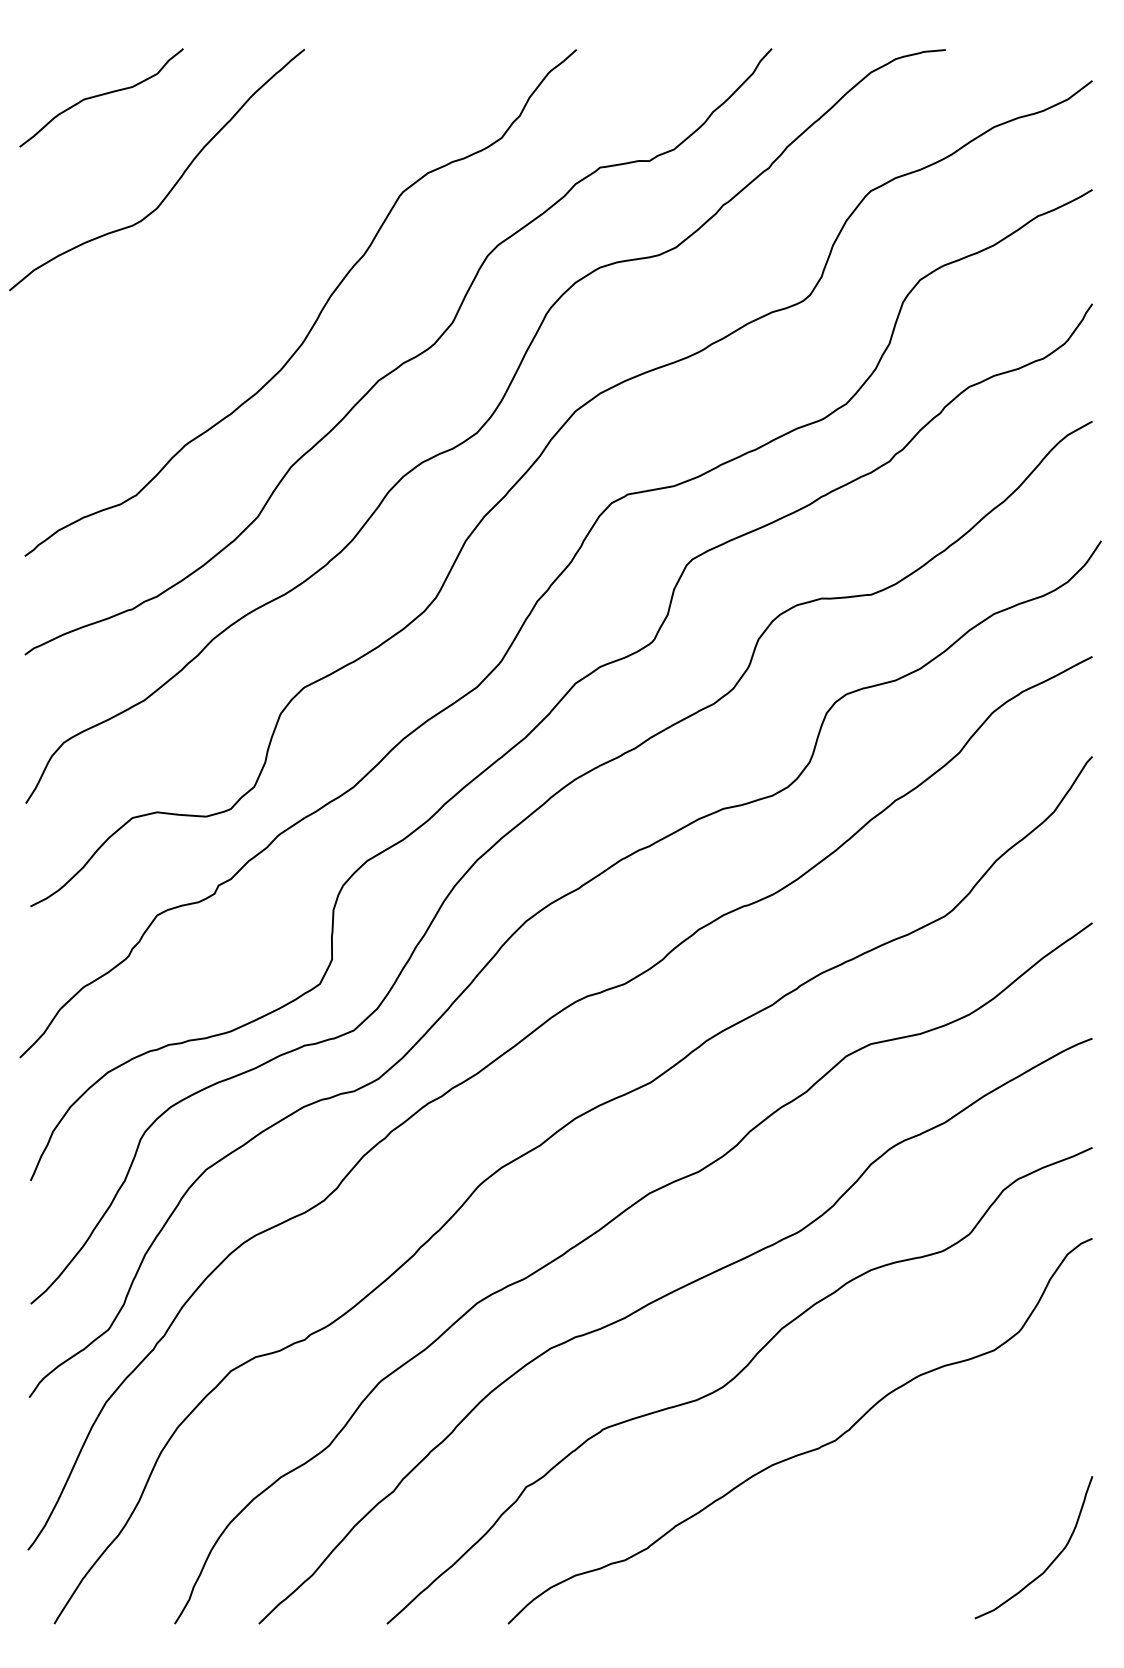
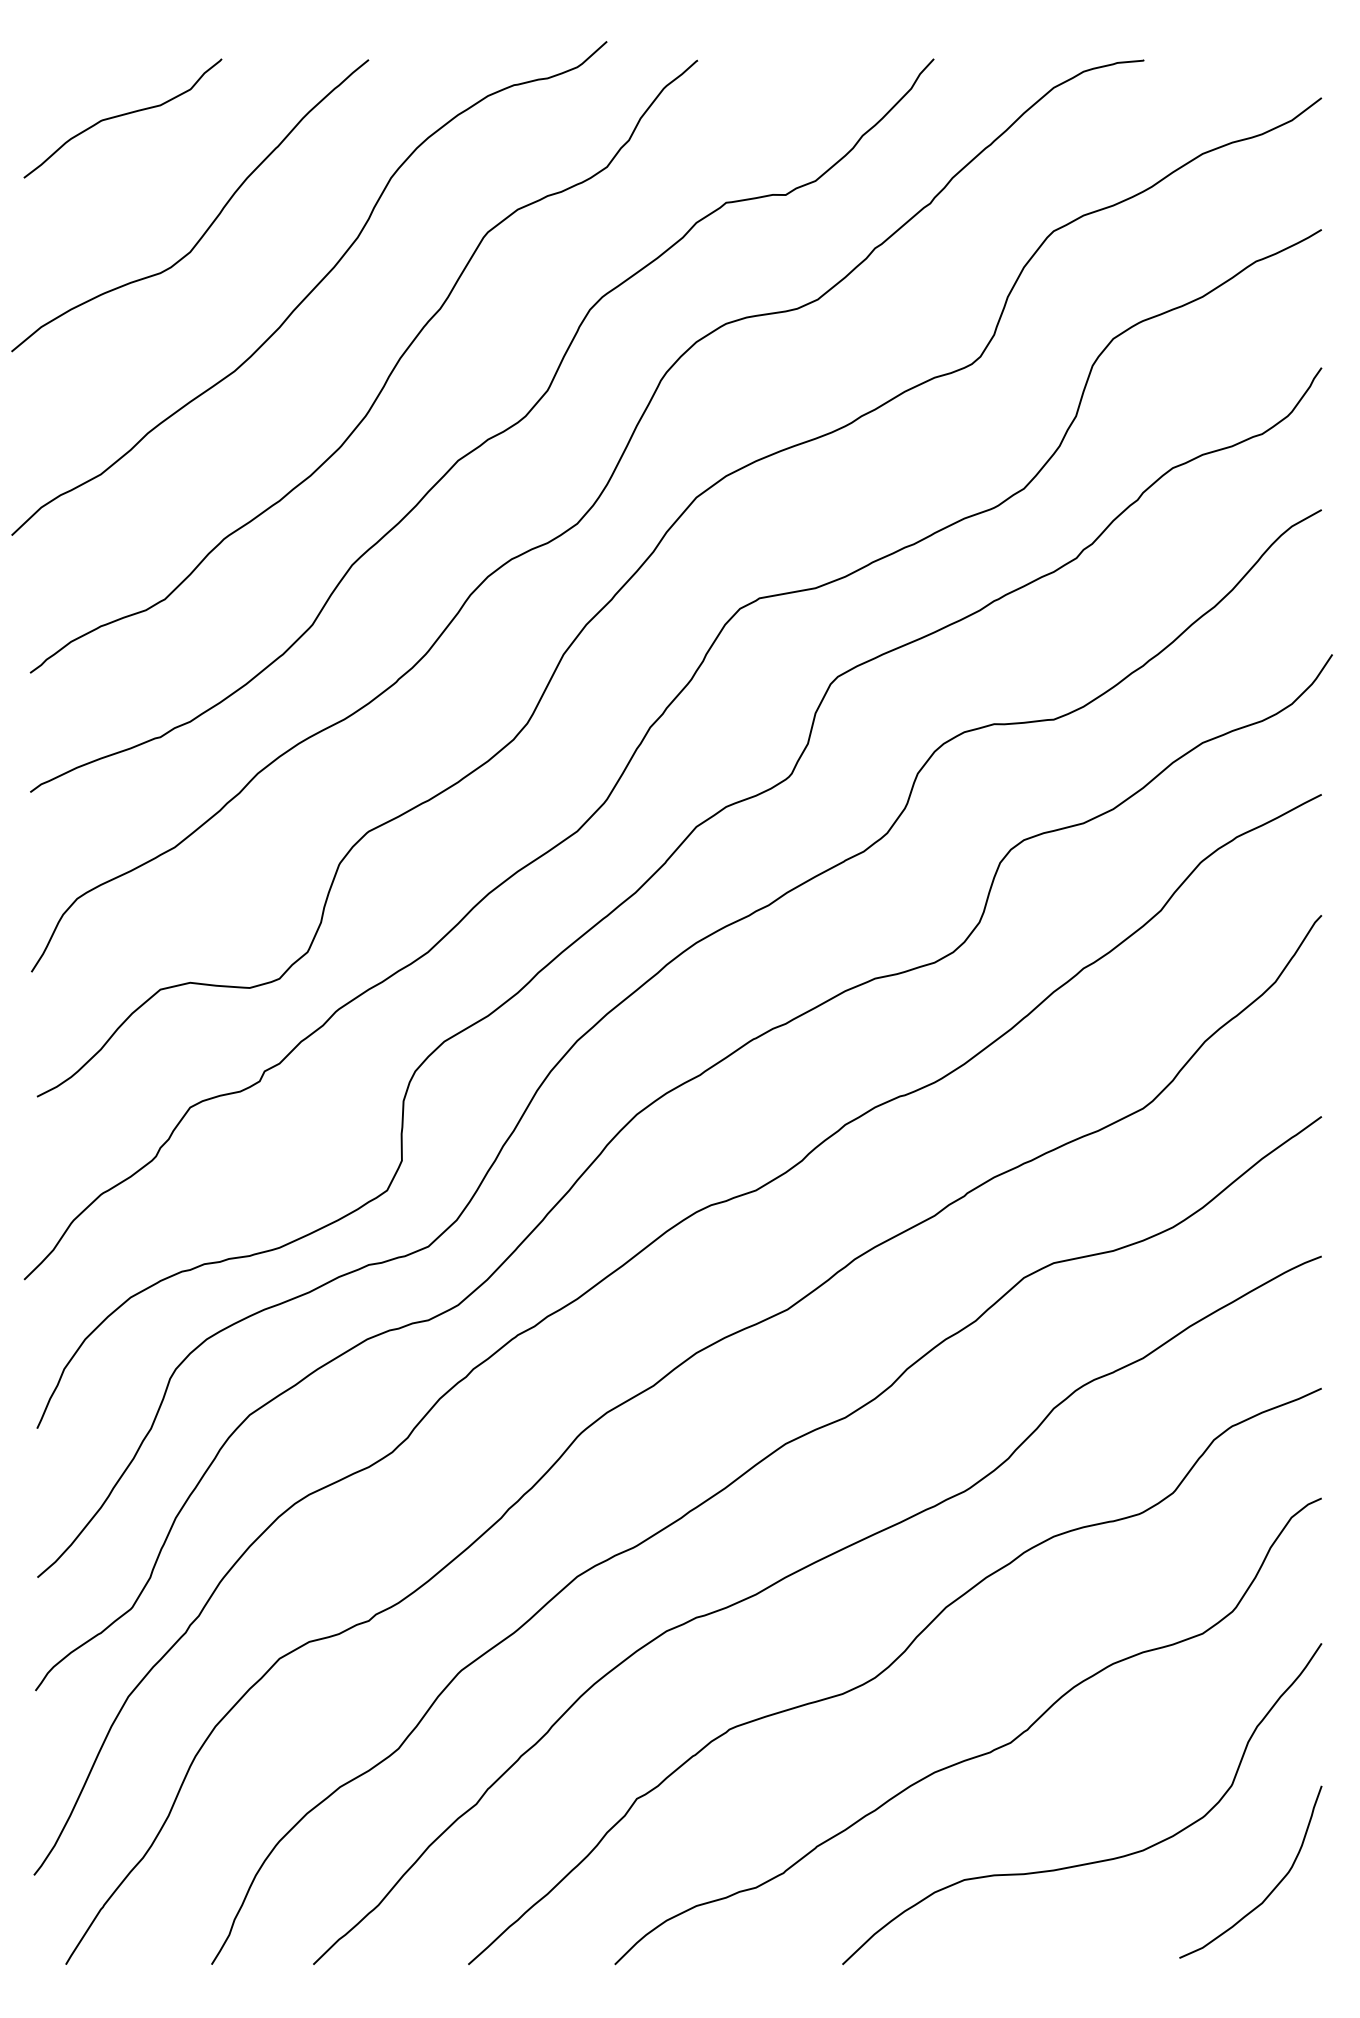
curve: (257, 239) -> (311, 289), added
curve: (904, 1538) -> (1094, 1861), added

